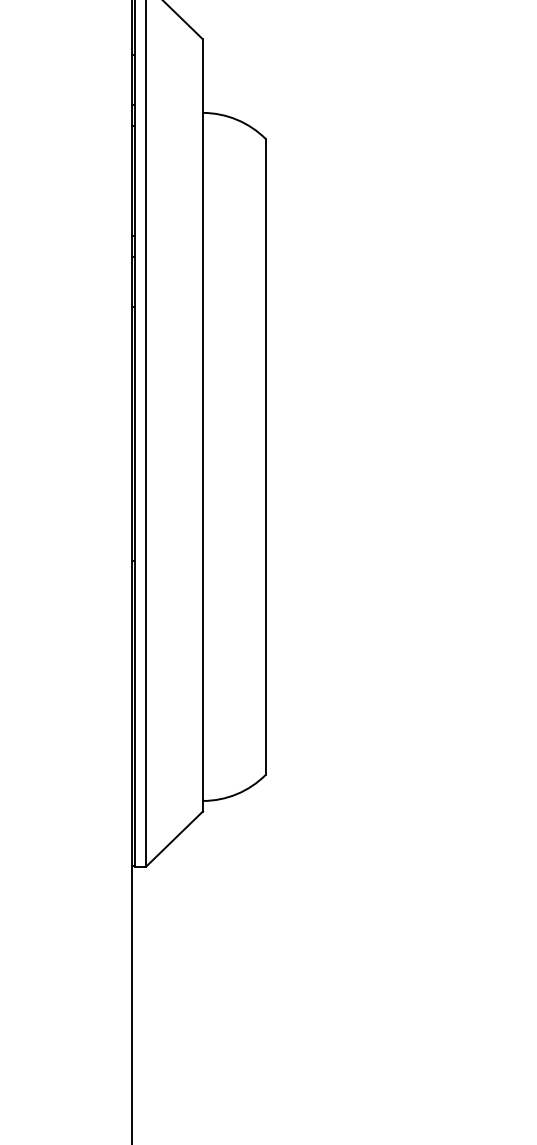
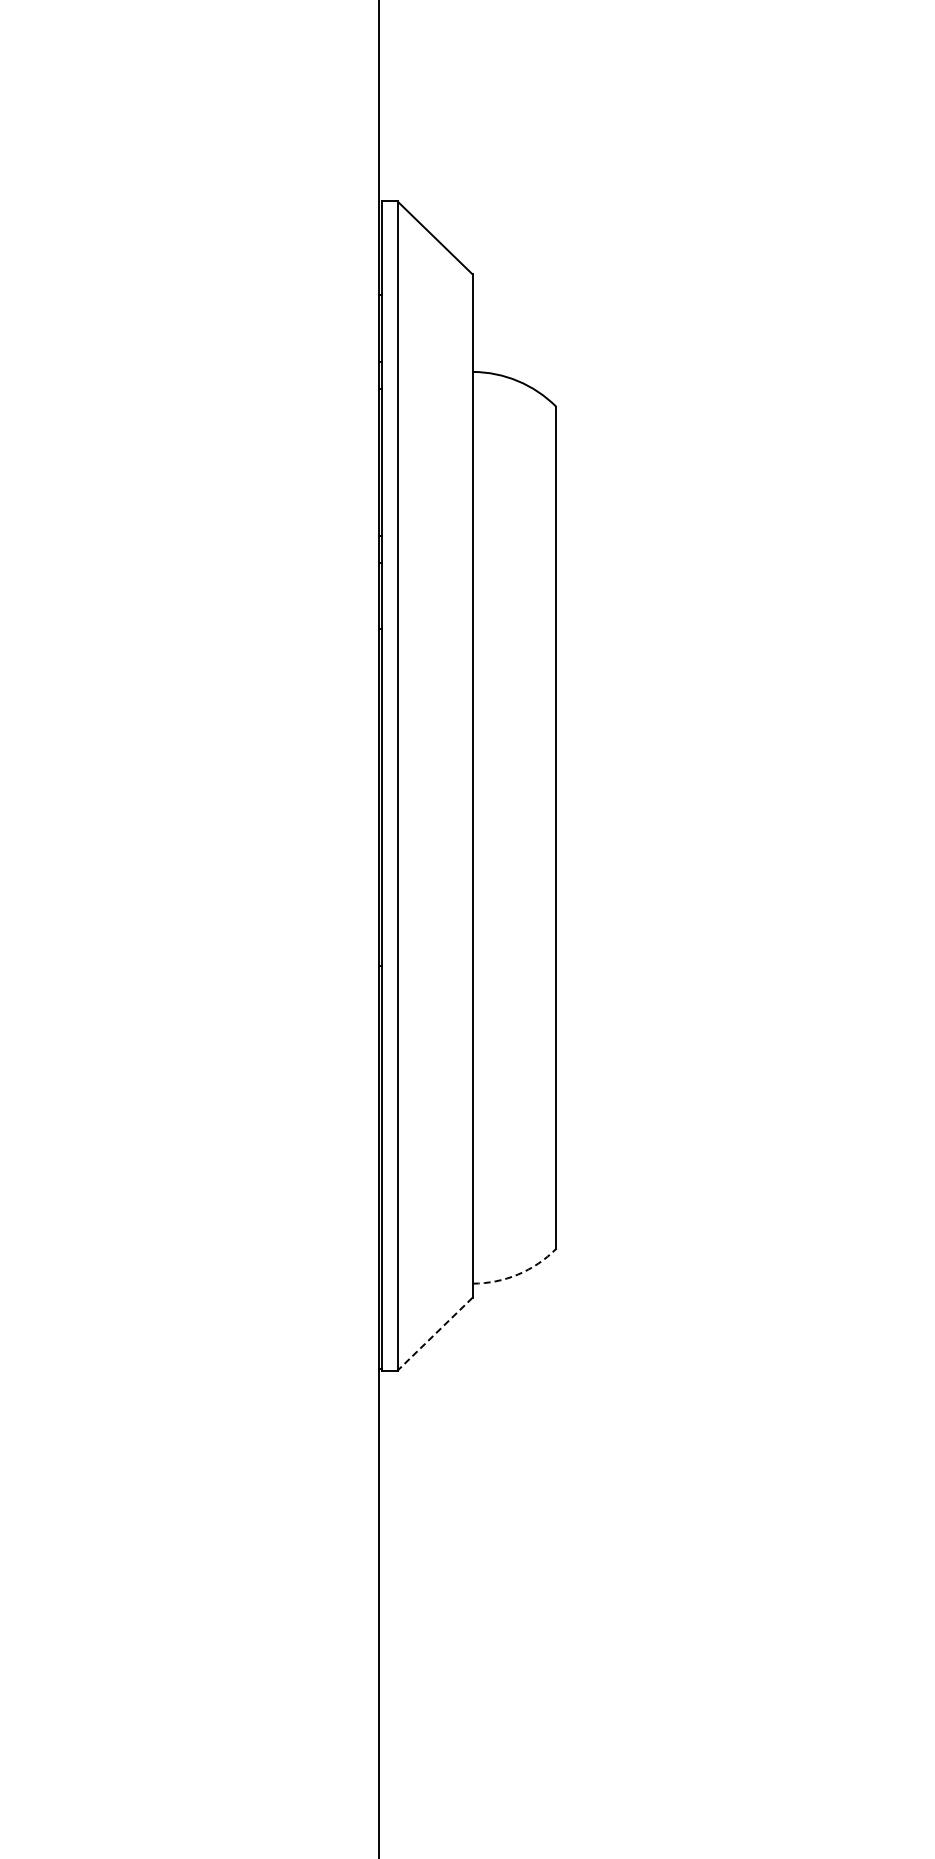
arc: (236, 794) -> (517, 1274), solid -> dashed
line: (174, 839) -> (434, 1334), solid -> dashed

